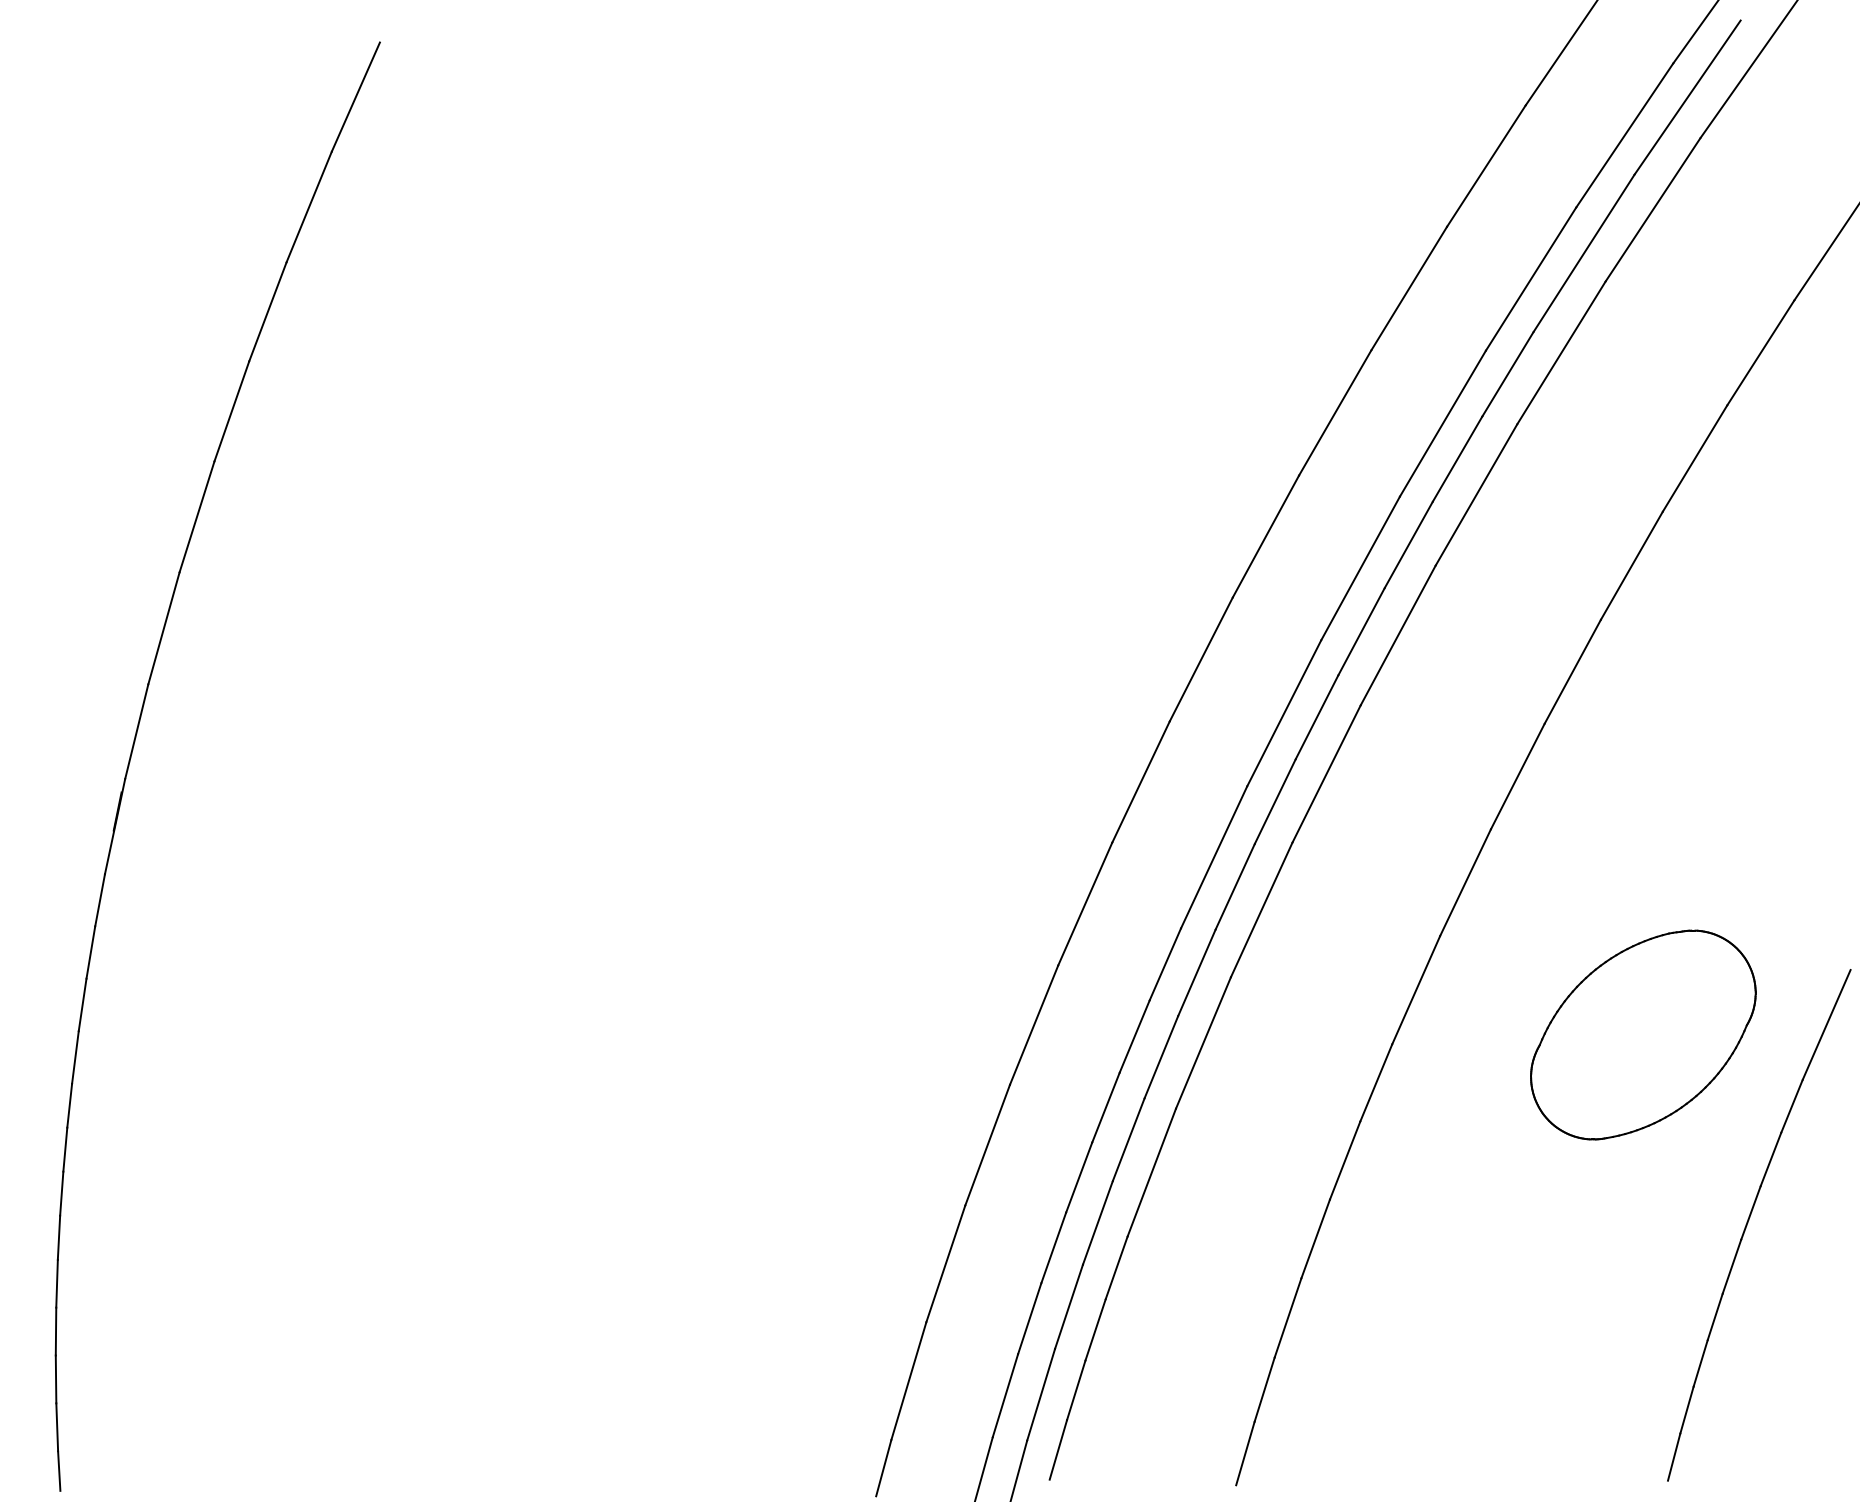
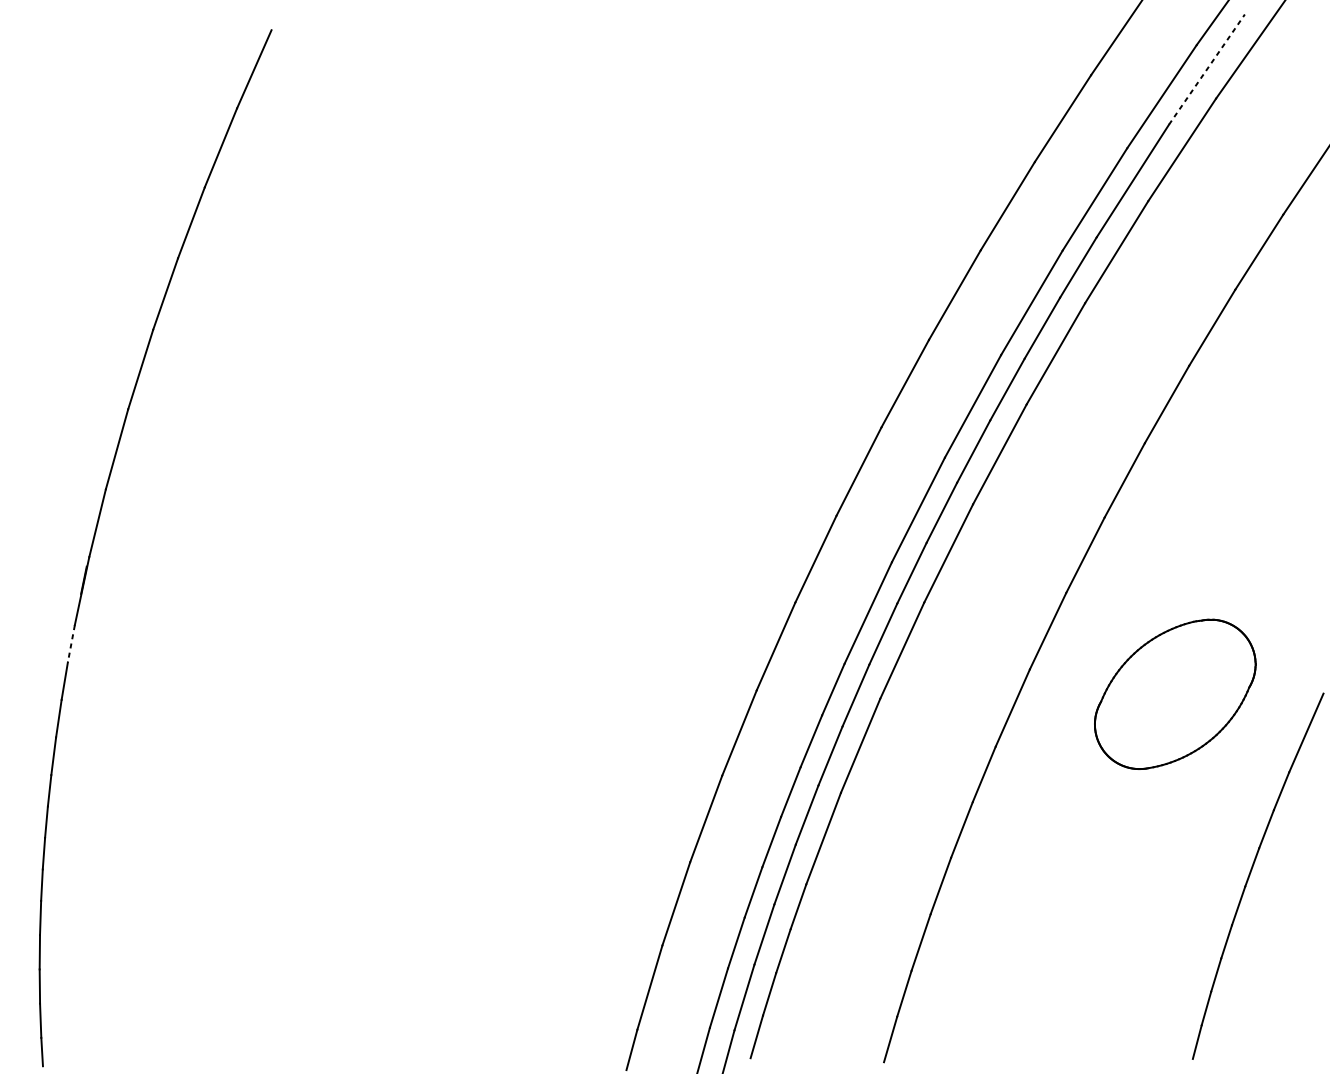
line: (1687, 97) -> (1206, 69), solid -> dashed
line: (100, 900) -> (71, 643), solid -> dashed
part: (1643, 1034) -> (1175, 694), moved

